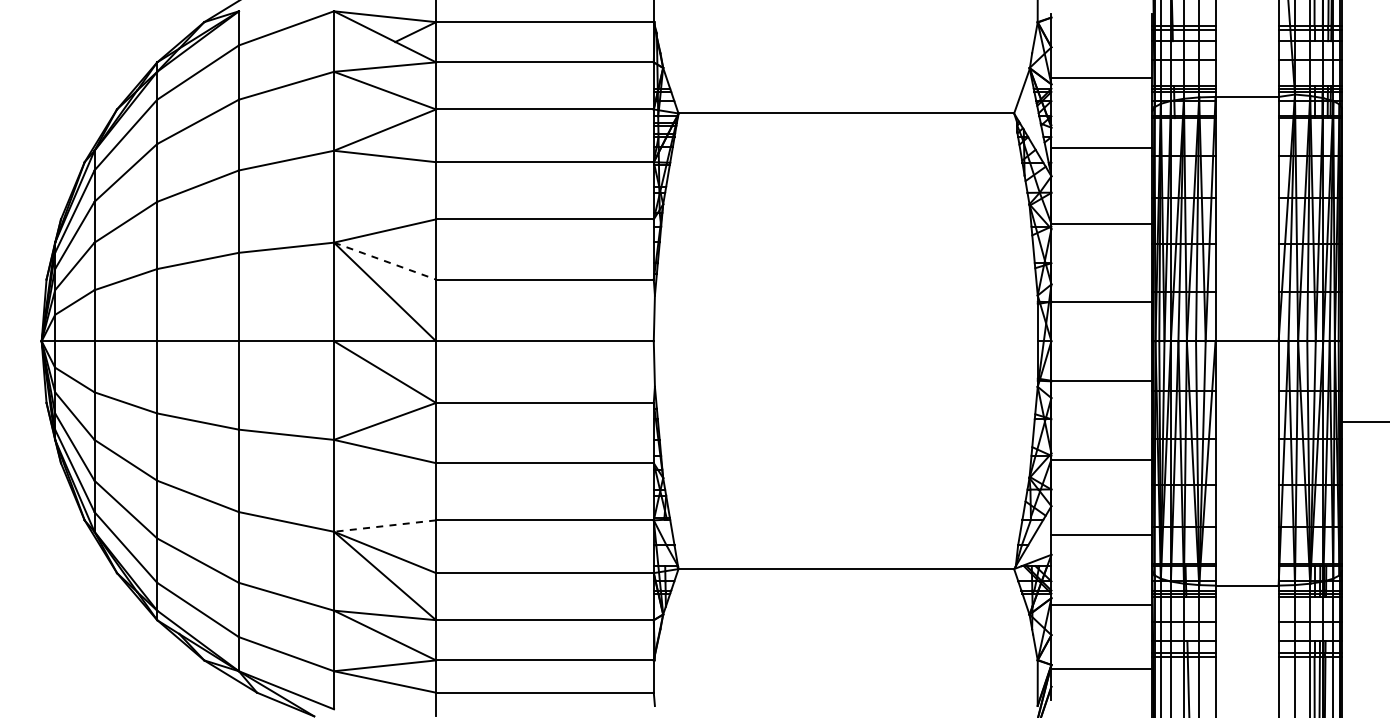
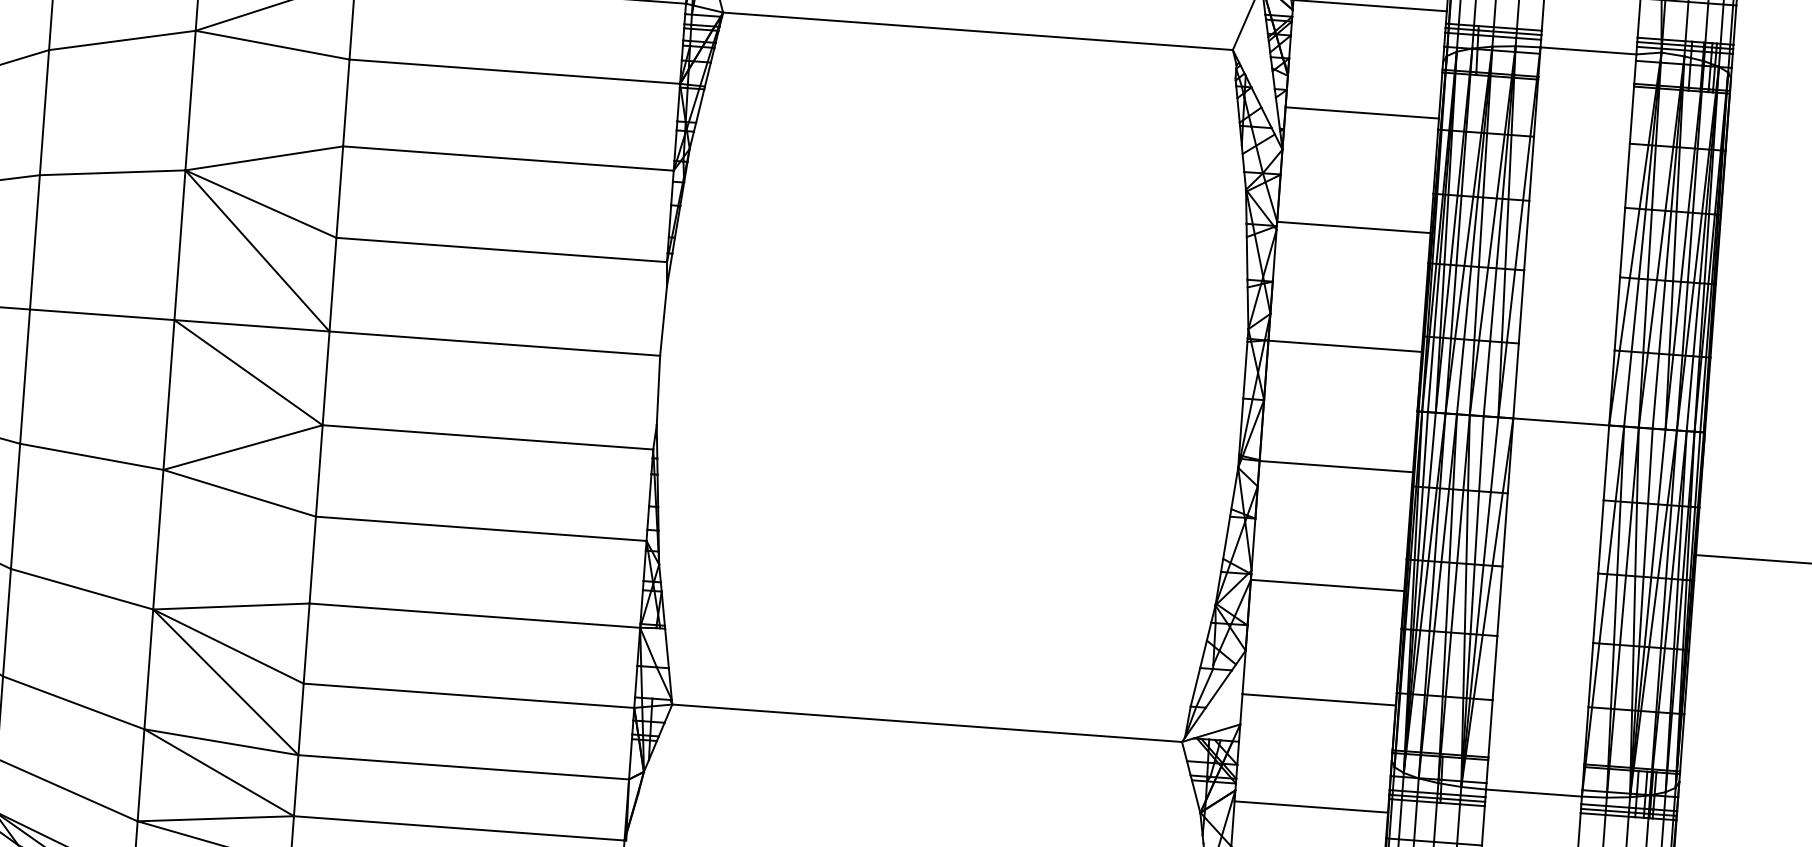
line: (385, 261) -> (261, 204), dashed -> solid
line: (384, 526) -> (230, 607), dashed -> solid

